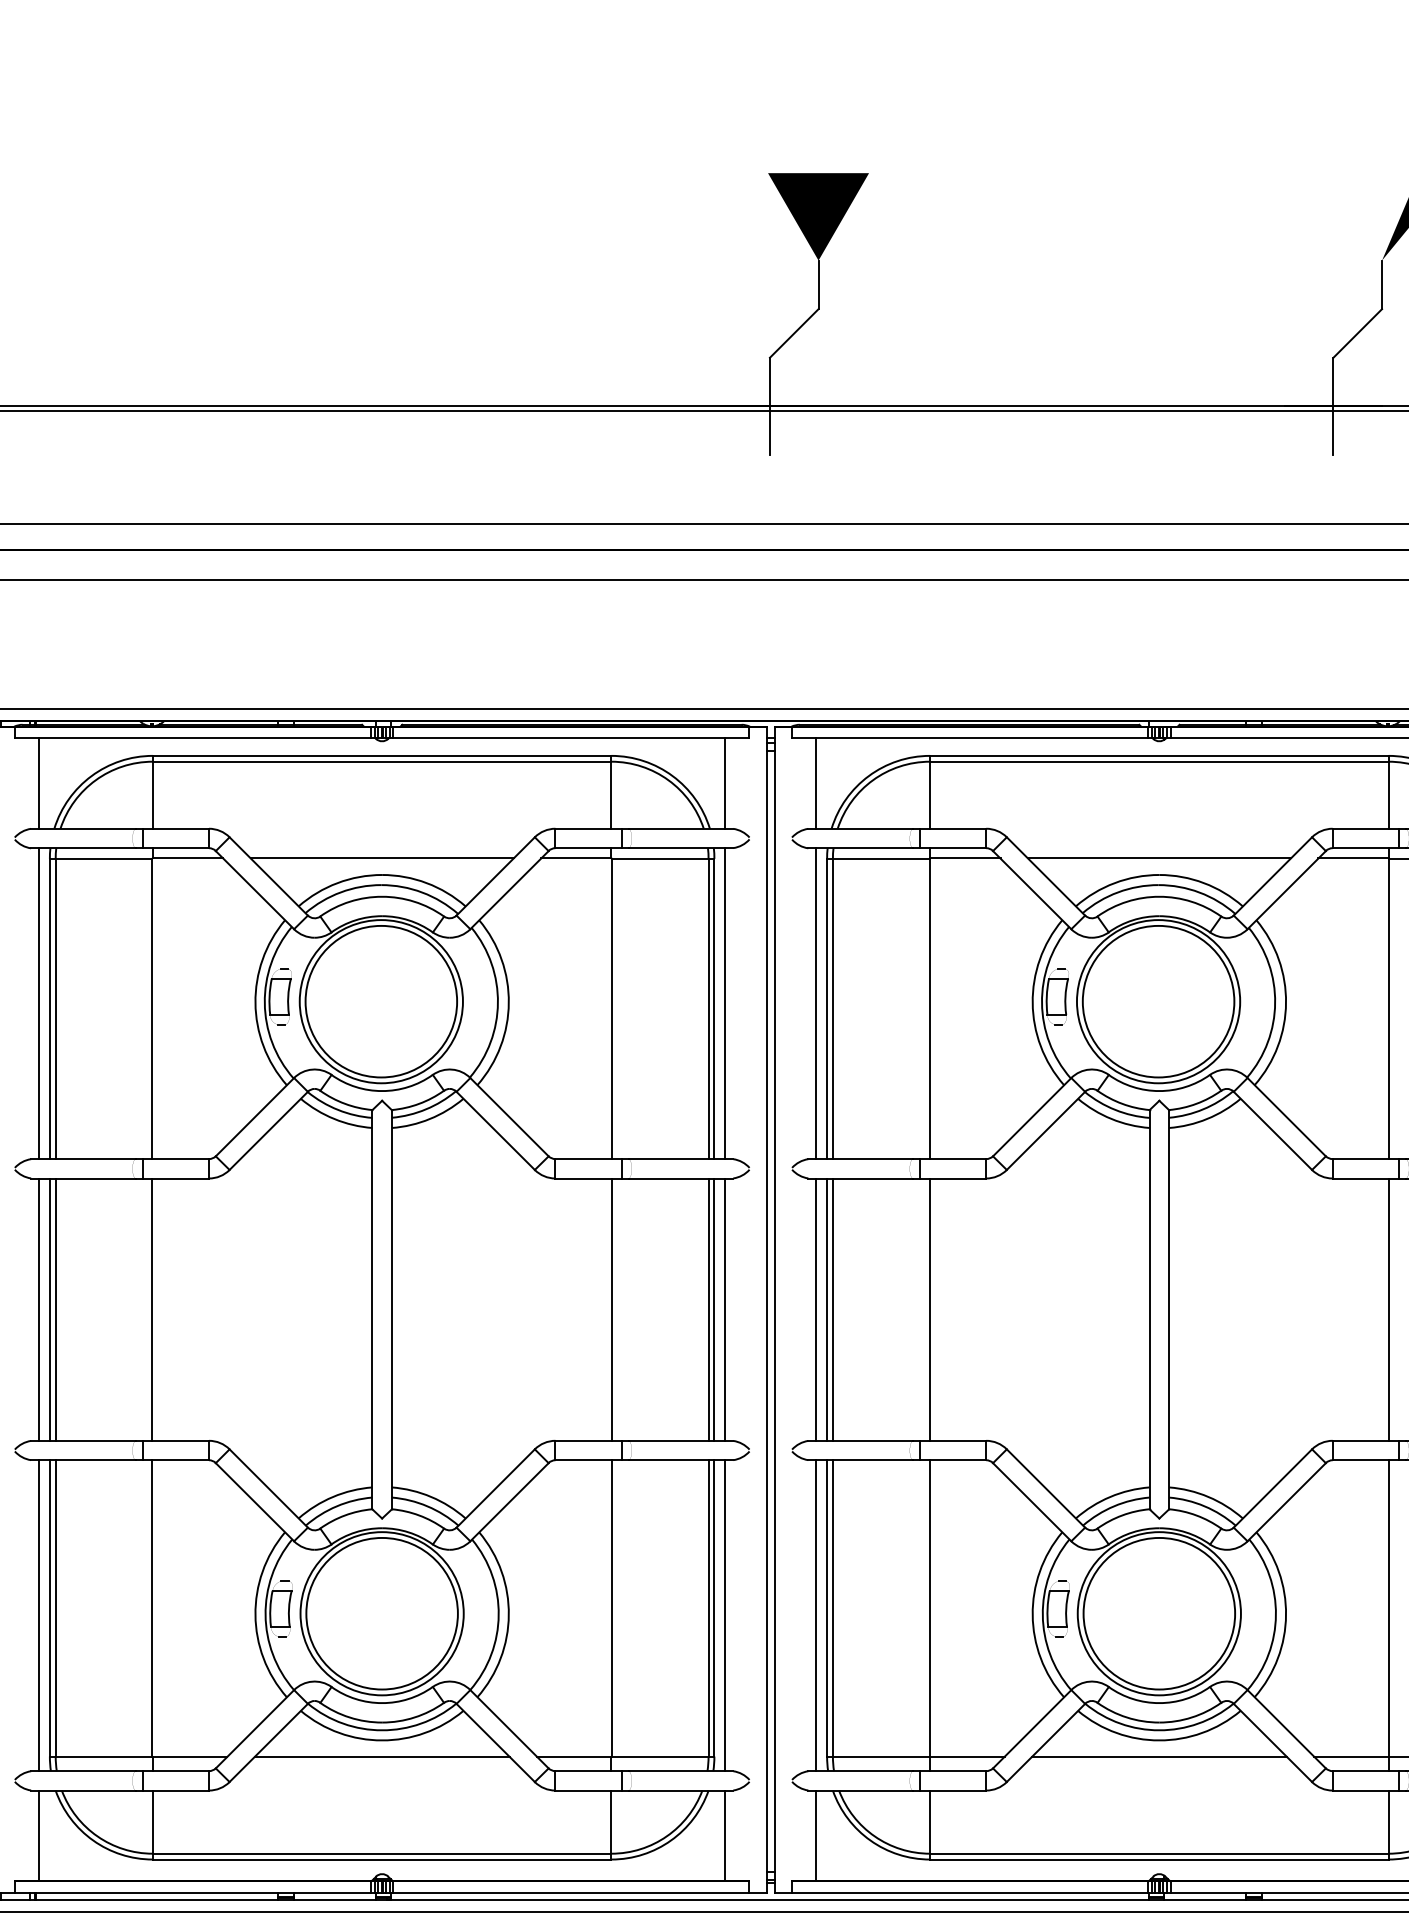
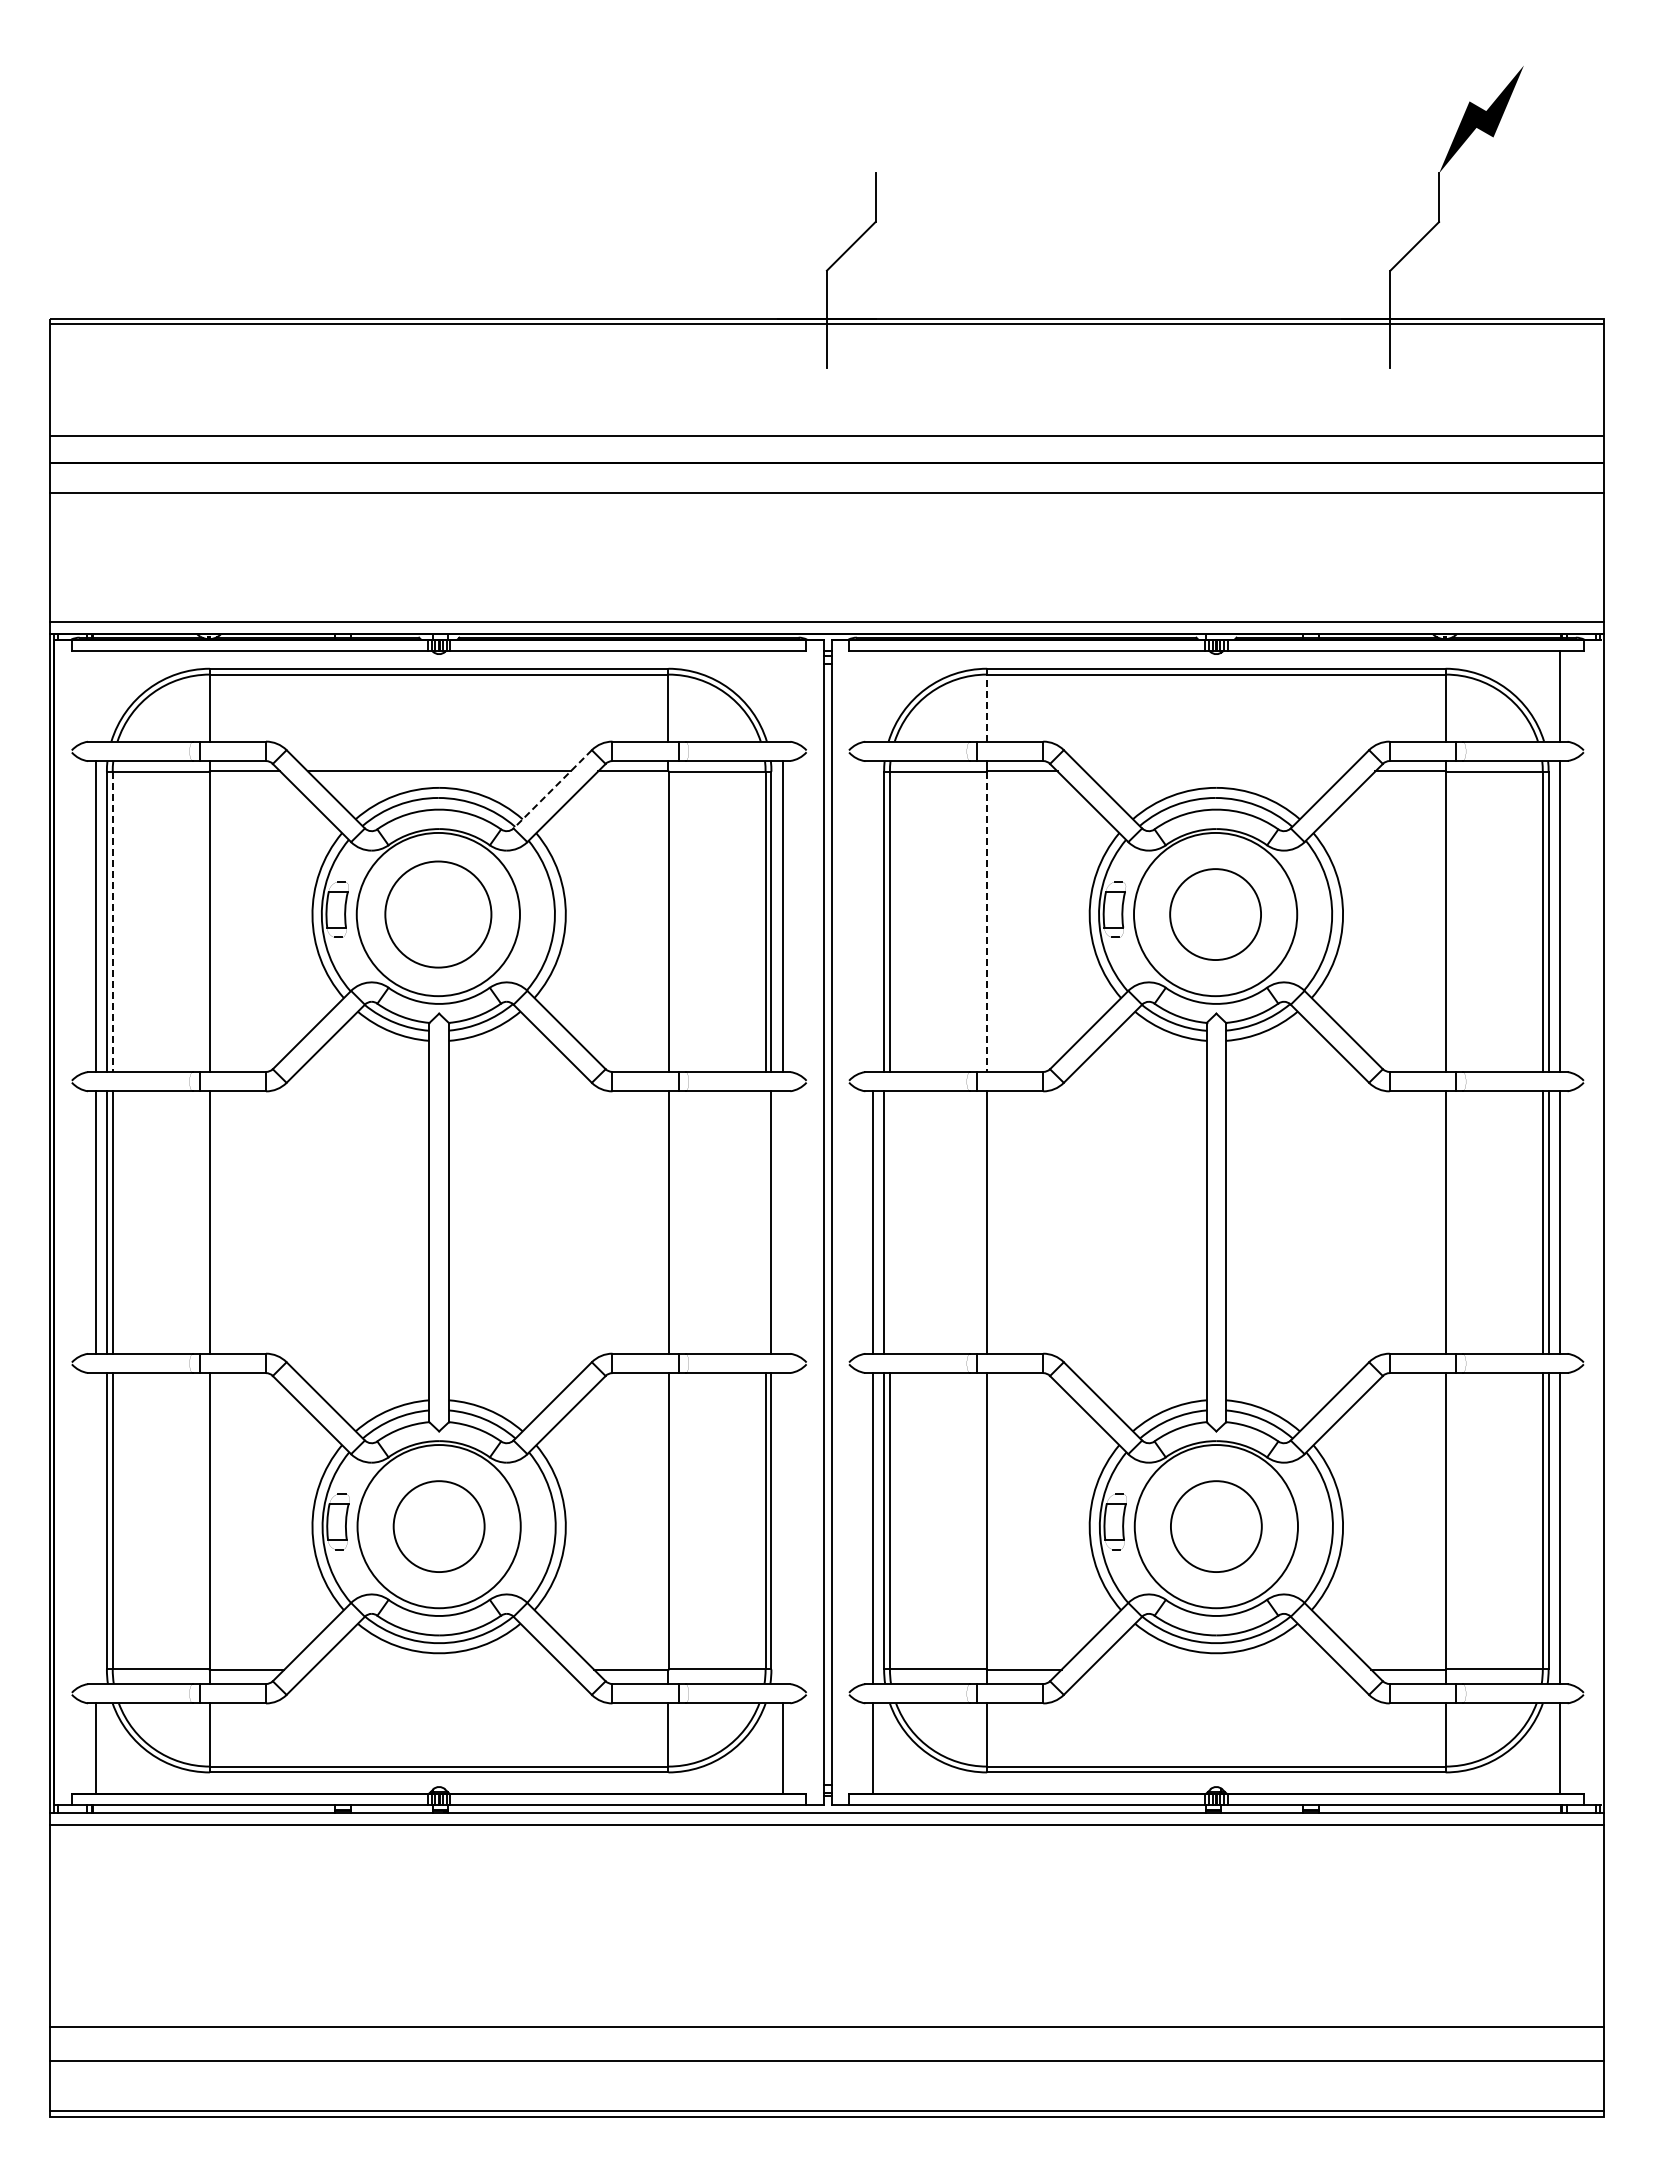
fill: (818, 216) -> (875, 129), removed
line: (38, 783) -> (95, 696), removed
line: (725, 783) -> (782, 696), removed
line: (816, 783) -> (873, 696), removed
line: (930, 794) -> (987, 707), solid -> dashed
line: (1159, 858) -> (1216, 771), removed
line: (495, 876) -> (552, 789), solid -> dashed
circle: (381, 1001) -> (438, 914), size x0.7
circle: (1158, 1001) -> (1215, 914), size x0.6
line: (816, 1003) -> (873, 916), removed
line: (55, 1009) -> (112, 922), solid -> dashed
line: (929, 1009) -> (986, 922), solid -> dashed
line: (708, 1309) -> (765, 1222), removed
line: (725, 1309) -> (782, 1222), removed
line: (833, 1309) -> (890, 1222), removed
circle: (381, 1613) -> (438, 1526), size x0.6
circle: (1159, 1613) -> (1216, 1526), size x0.6
line: (38, 1615) -> (95, 1528), removed
line: (725, 1615) -> (782, 1528), removed
line: (381, 1756) -> (438, 1669), removed
line: (1159, 1756) -> (1216, 1669), removed

